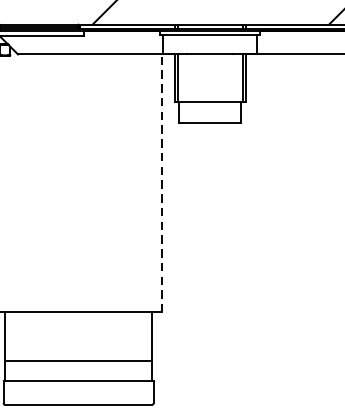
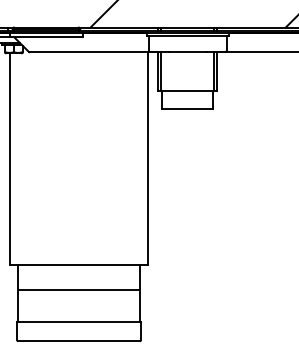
line: (162, 183) -> (148, 158), dashed -> solid
line: (77, 361) -> (78, 290), moved

